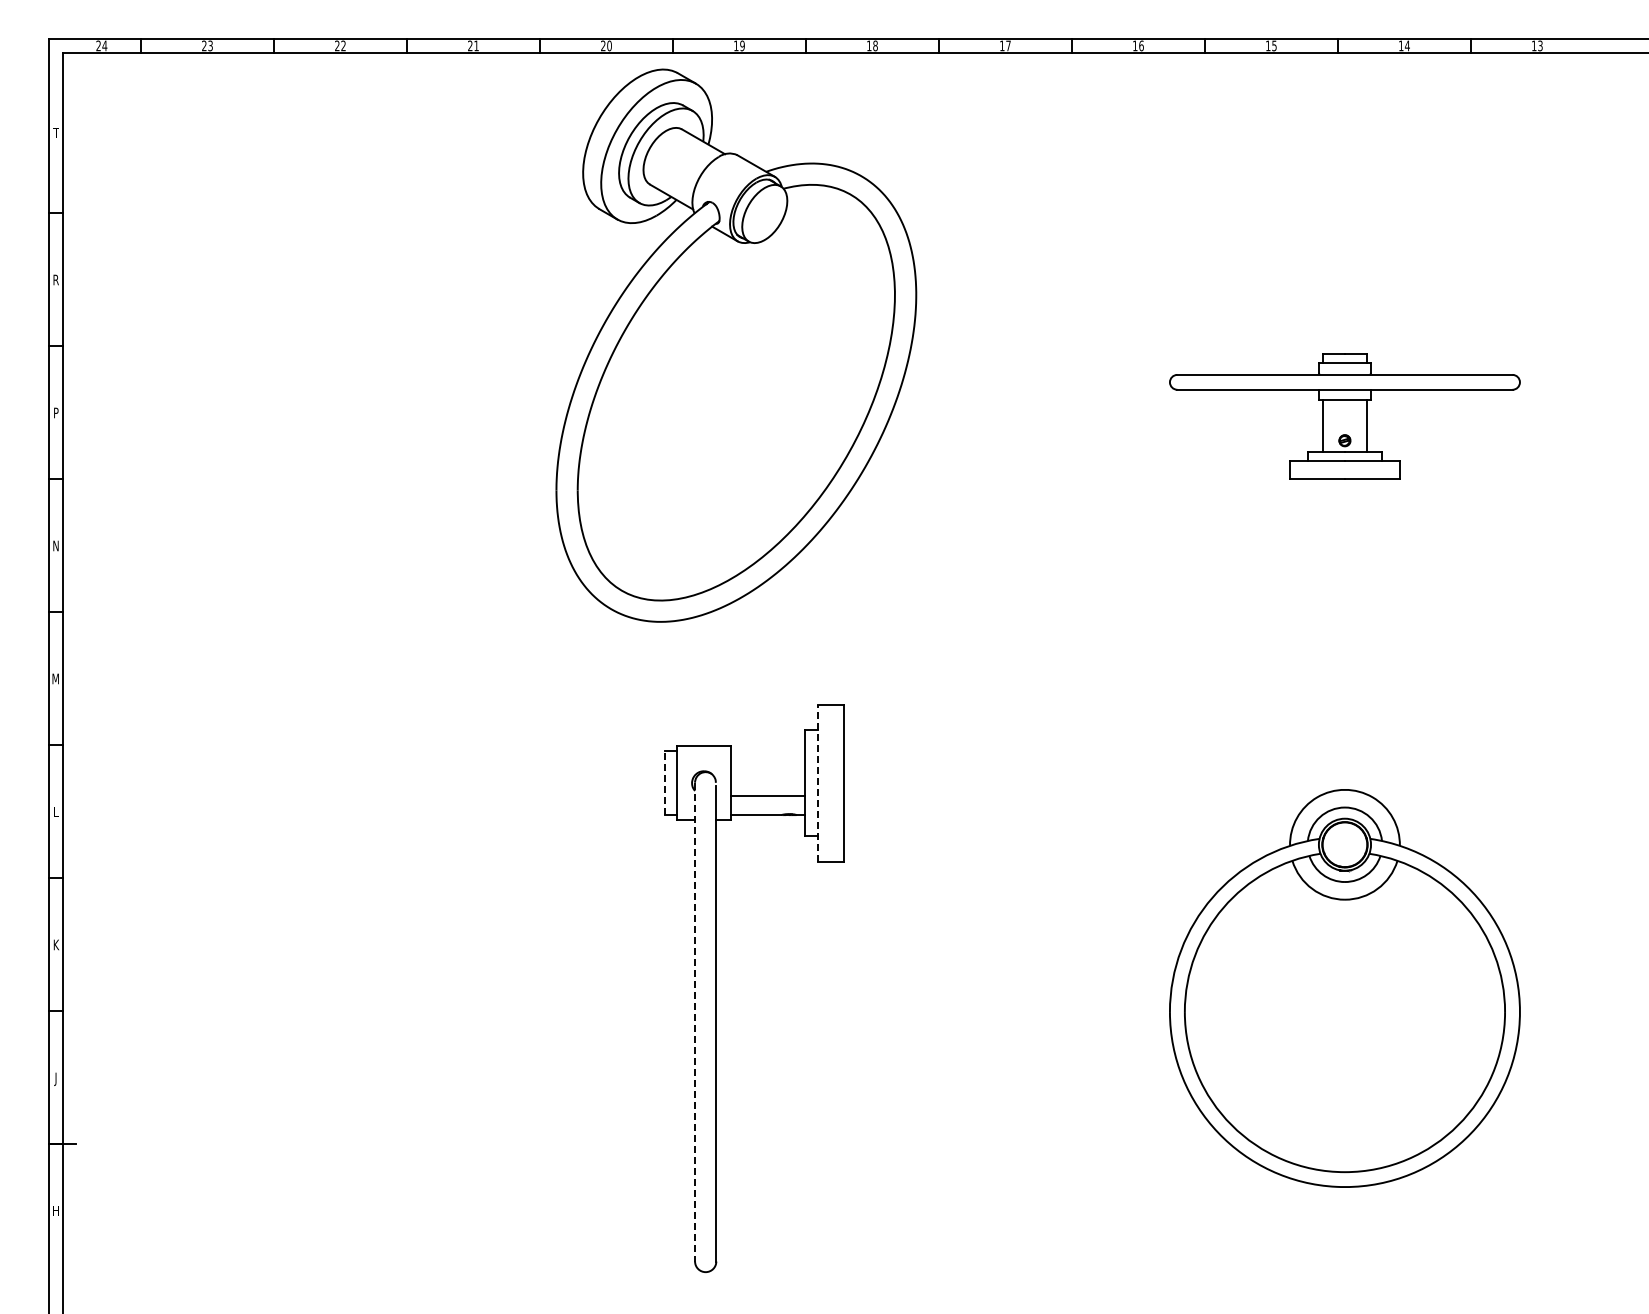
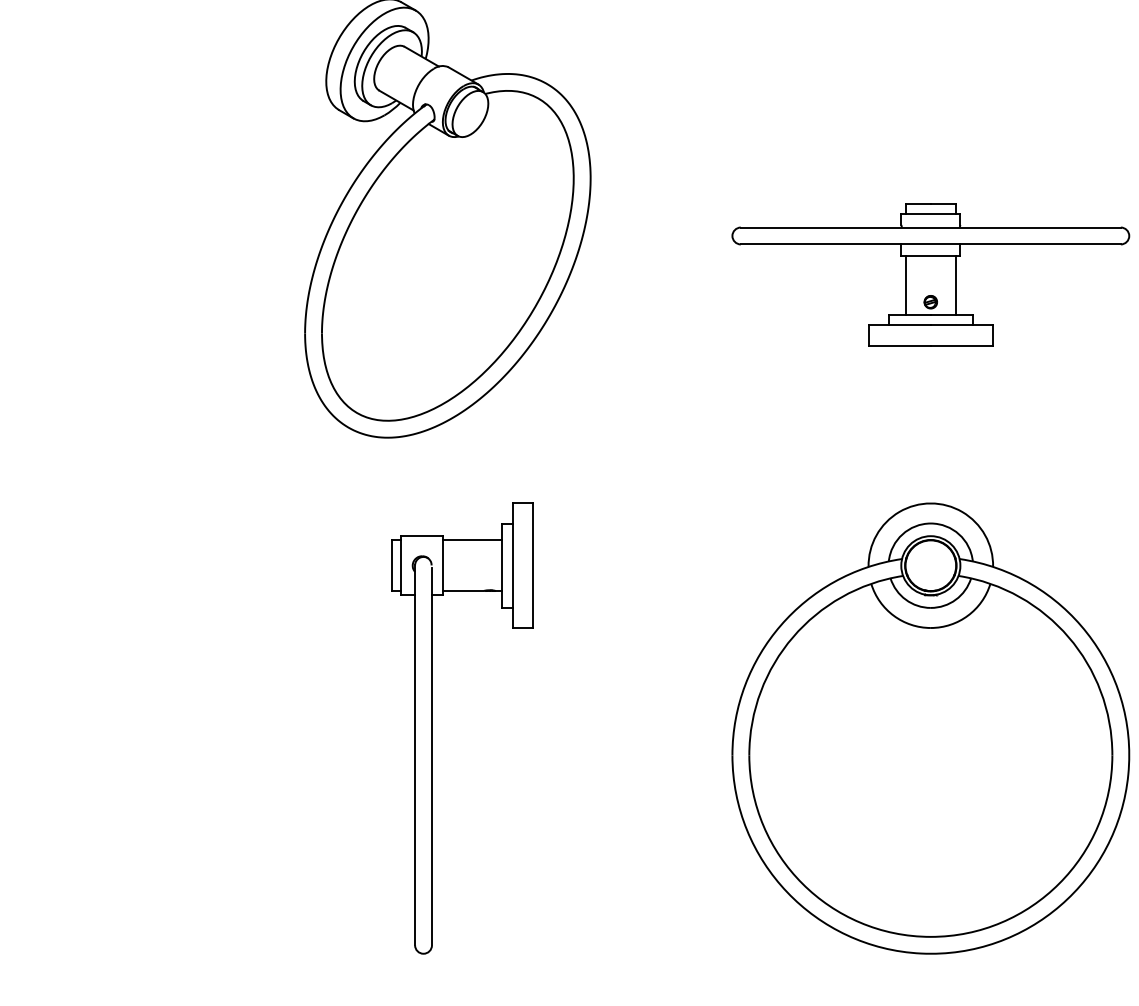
part: (1344, 416) -> (930, 274), size x1.43
line: (818, 782) -> (513, 565), dashed -> solid
line: (665, 783) -> (391, 565), dashed -> solid
line: (767, 796) -> (472, 540), moved
part: (1344, 988) -> (930, 728), size x1.43
line: (695, 1022) -> (415, 755), dashed -> solid

